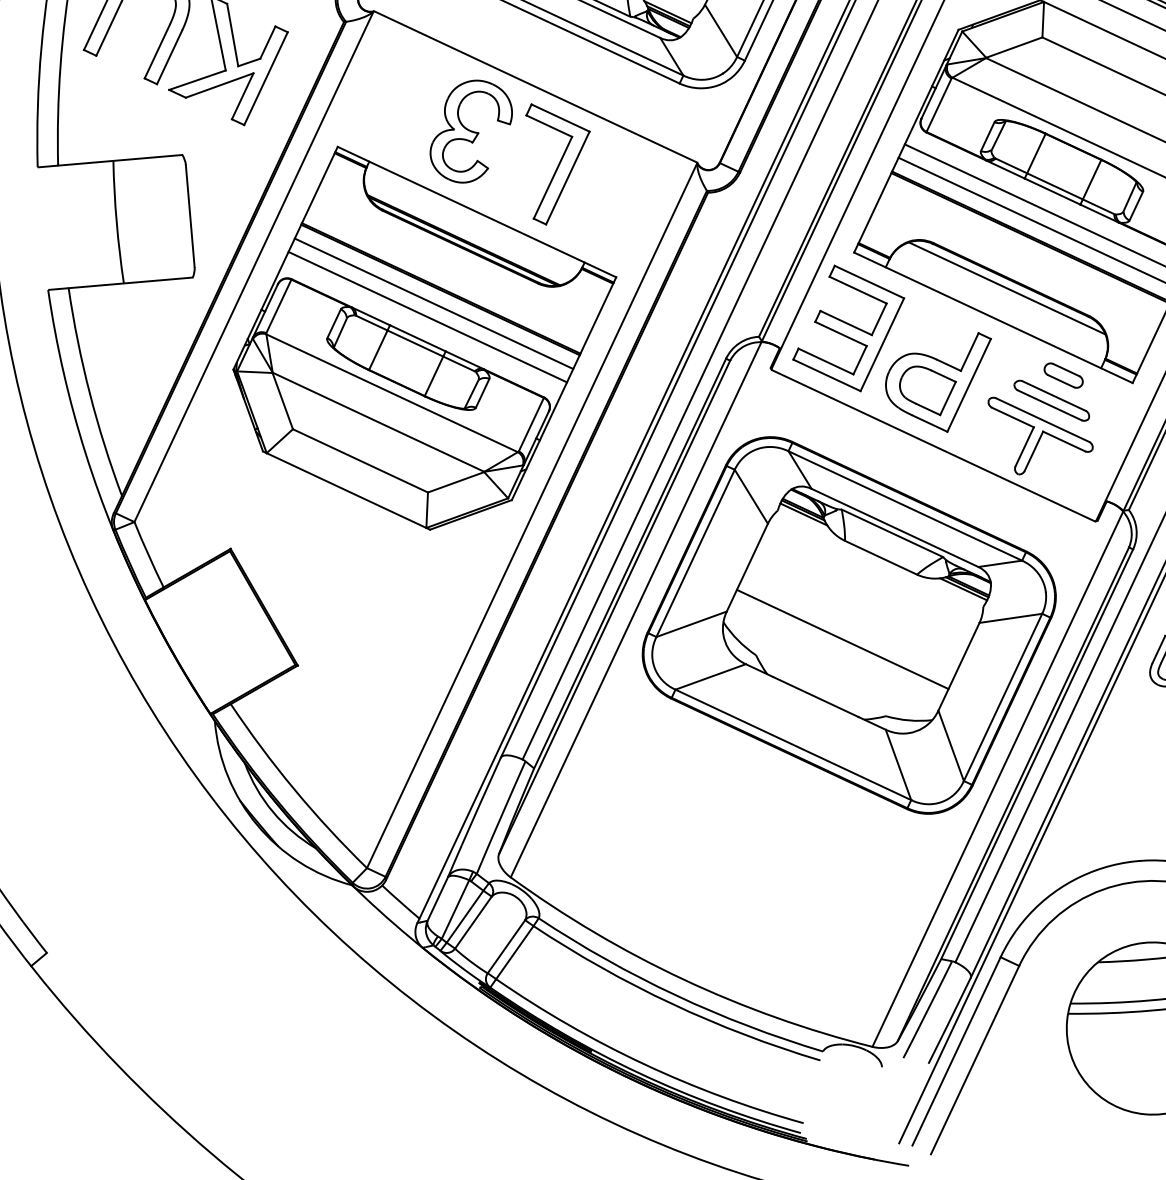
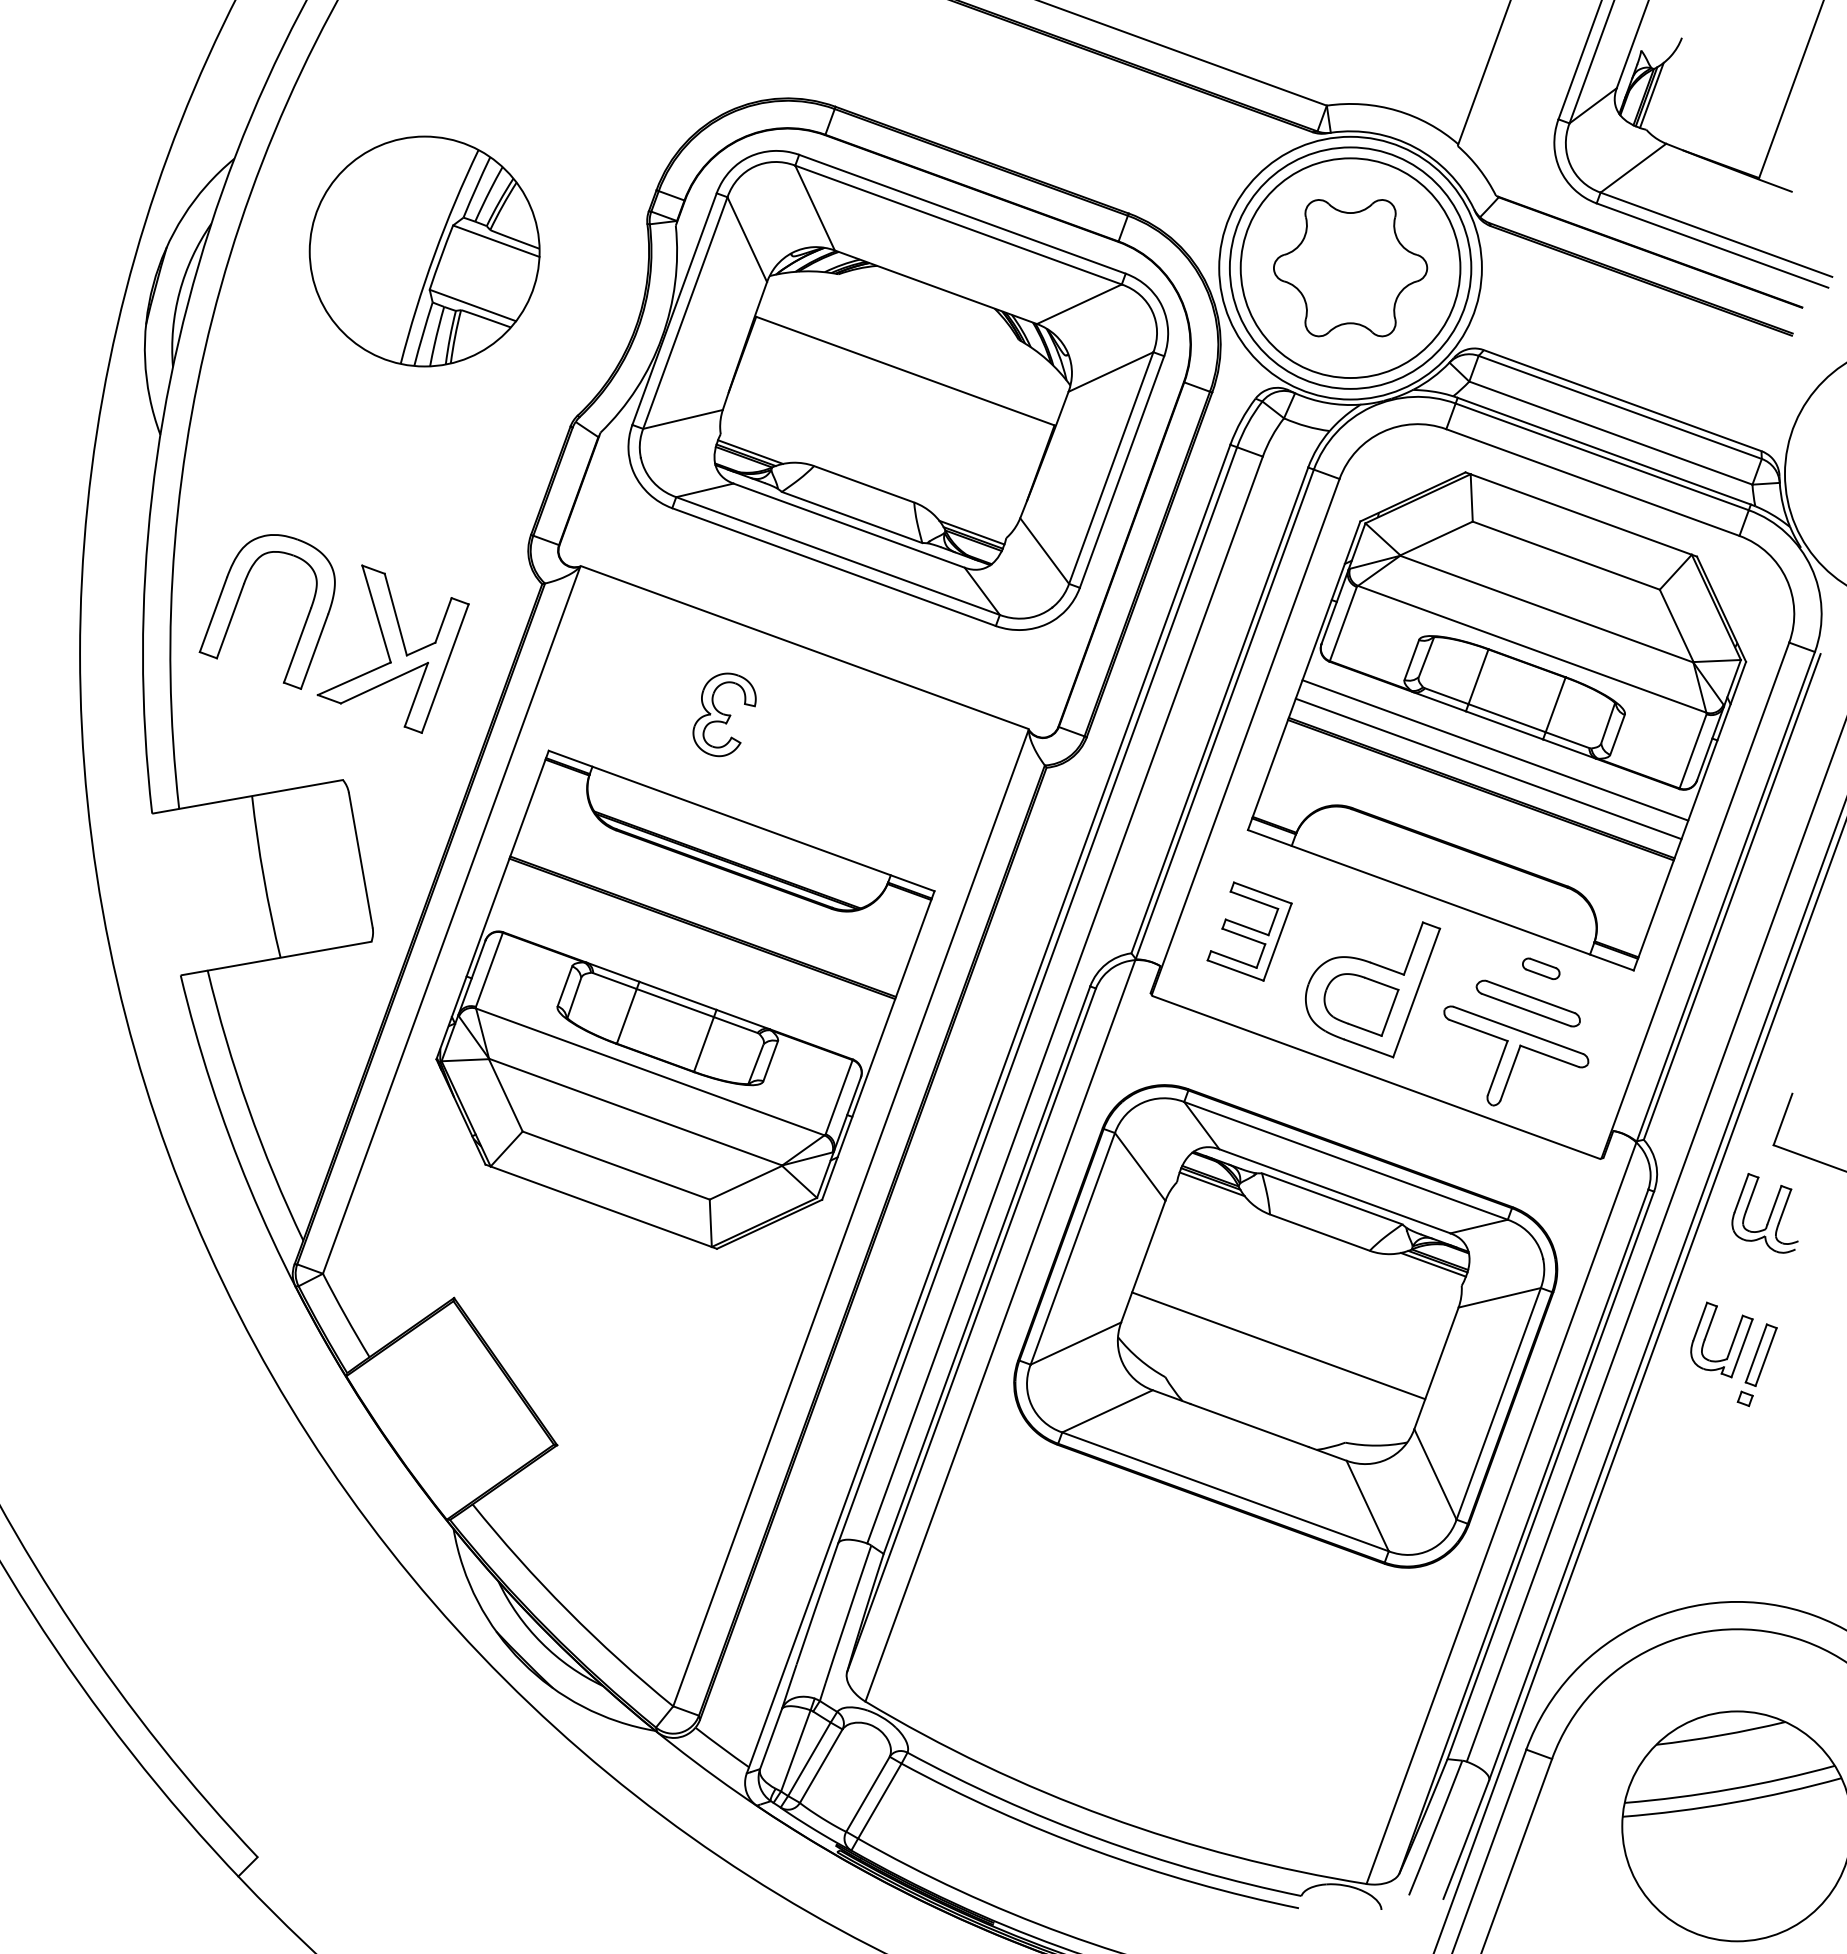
part: (471, 131) -> (724, 714), size x0.6
part: (553, 165) -> (838, 750), removed
line: (1007, 288) -> (1455, 859), removed
line: (434, 303) -> (695, 947), removed
line: (427, 317) -> (688, 966), removed
part: (848, 328) -> (1249, 931), size x0.6
part: (1063, 375) -> (1541, 968), size x0.7

